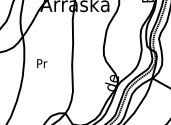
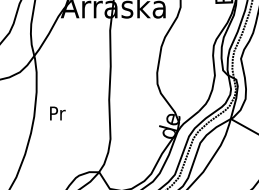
text: (42, 63) -> (58, 113), moved

